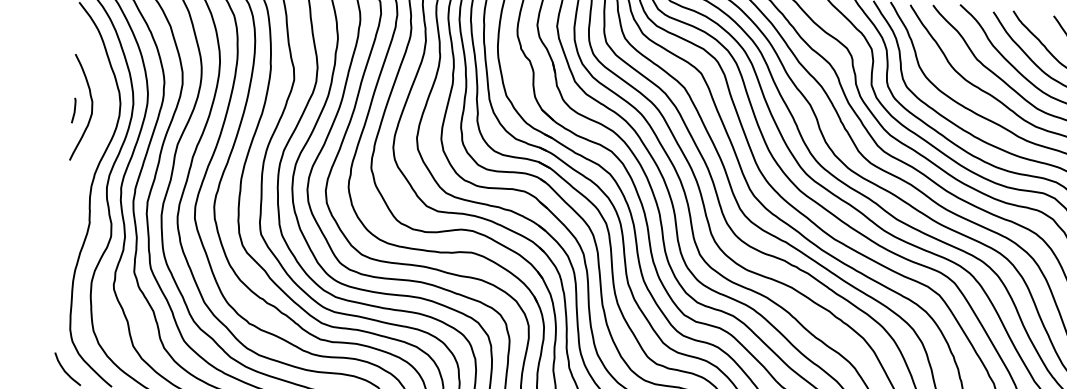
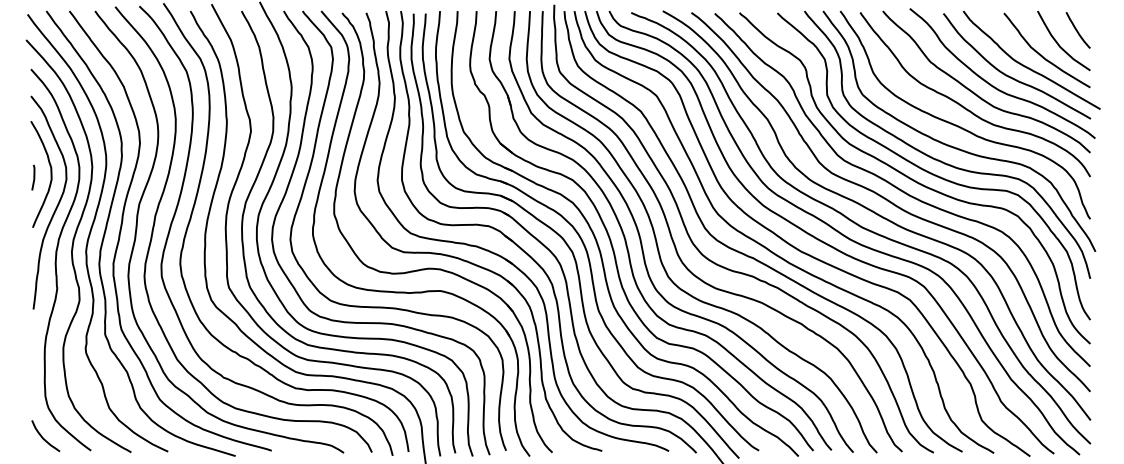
curve: (94, 139) -> (56, 205), added

